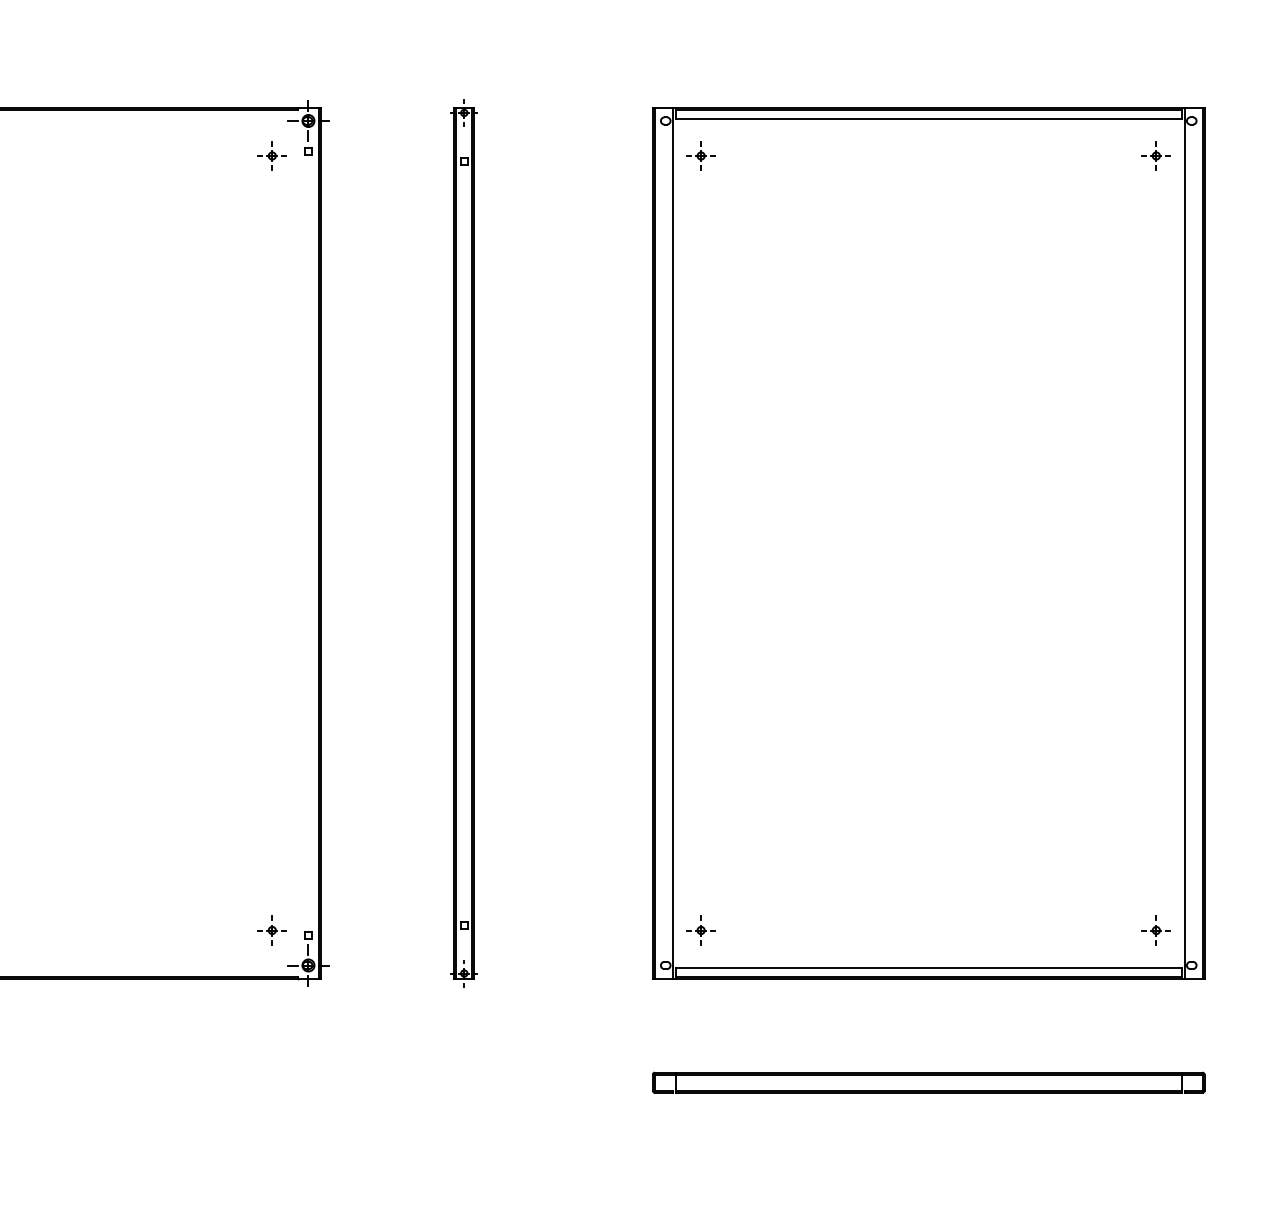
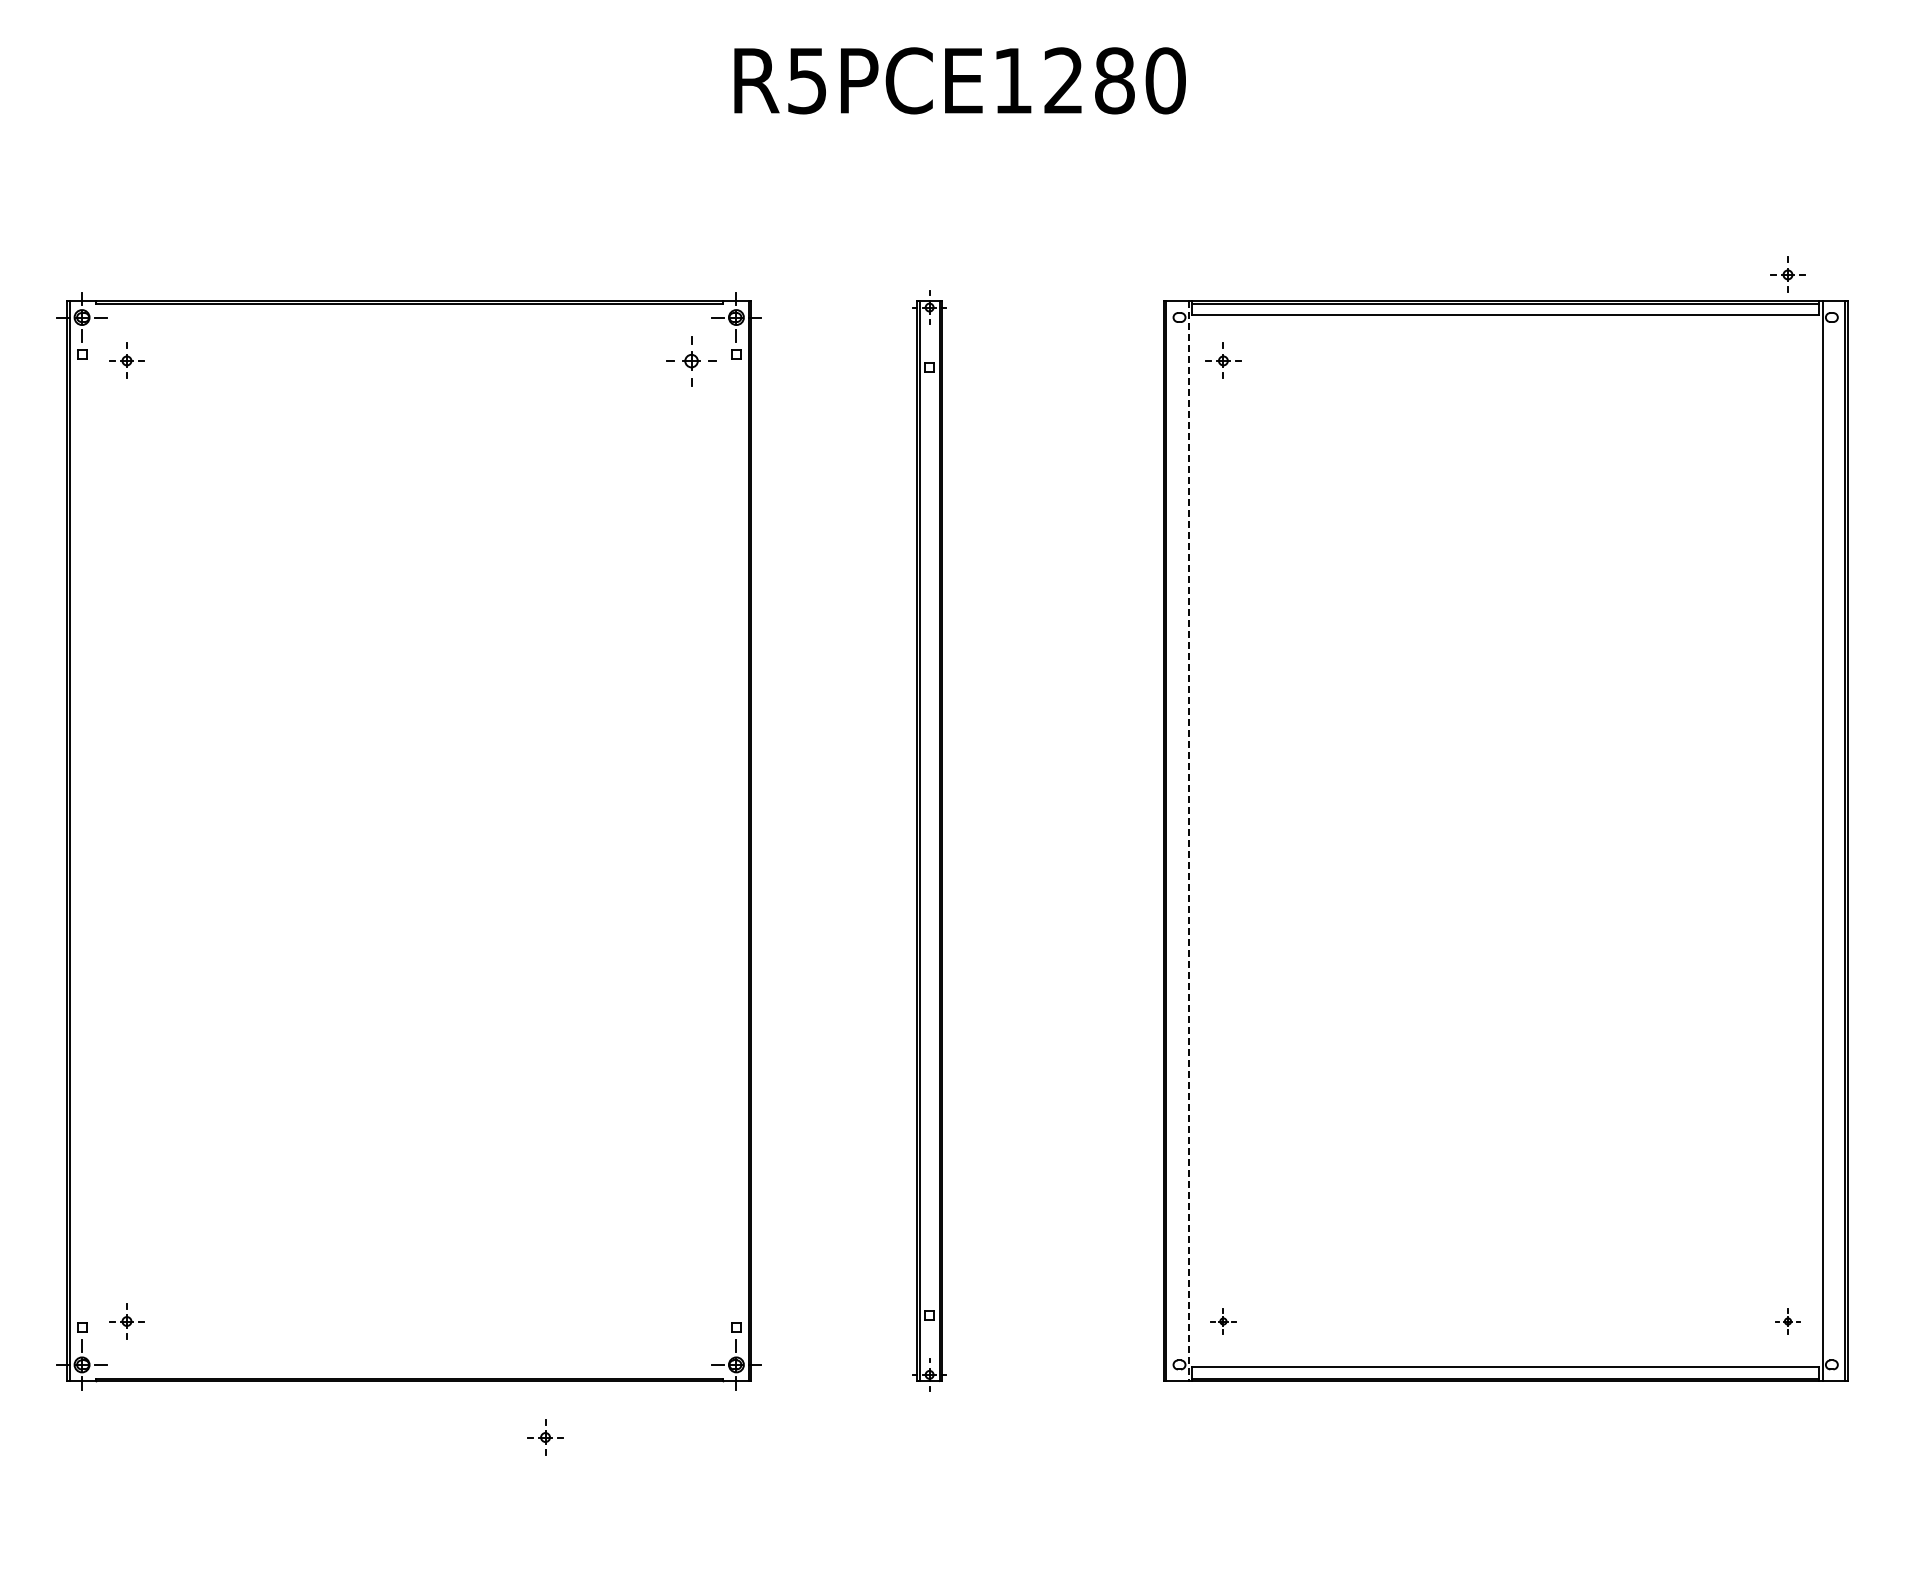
part: (272, 155) -> (691, 360), size x1.4
part: (1155, 155) -> (1787, 274), moved
line: (672, 543) -> (1188, 841), solid -> dashed
part: (272, 930) -> (545, 1437), moved
part: (701, 930) -> (1223, 1321), size x0.7
part: (1155, 930) -> (1787, 1321), size x0.7
part: (928, 1082) -> (1505, 1509), removed

